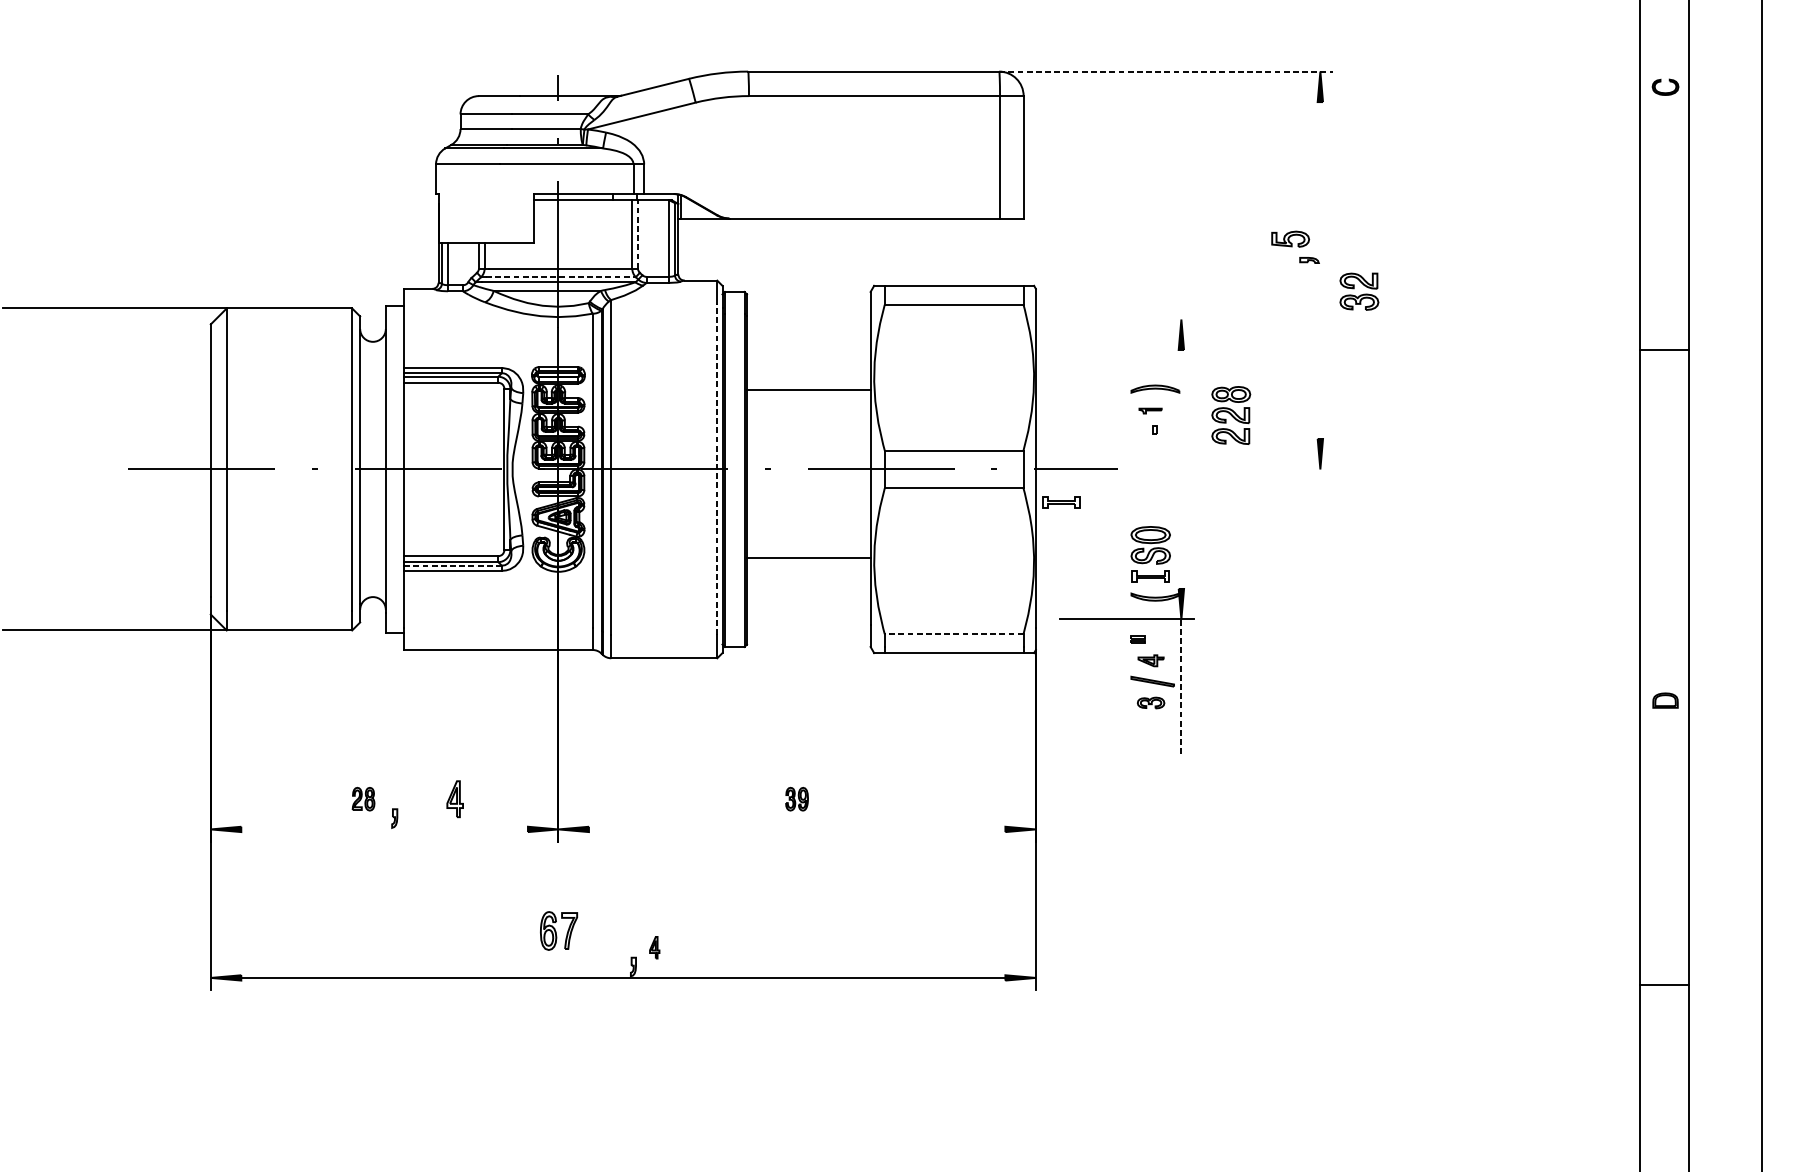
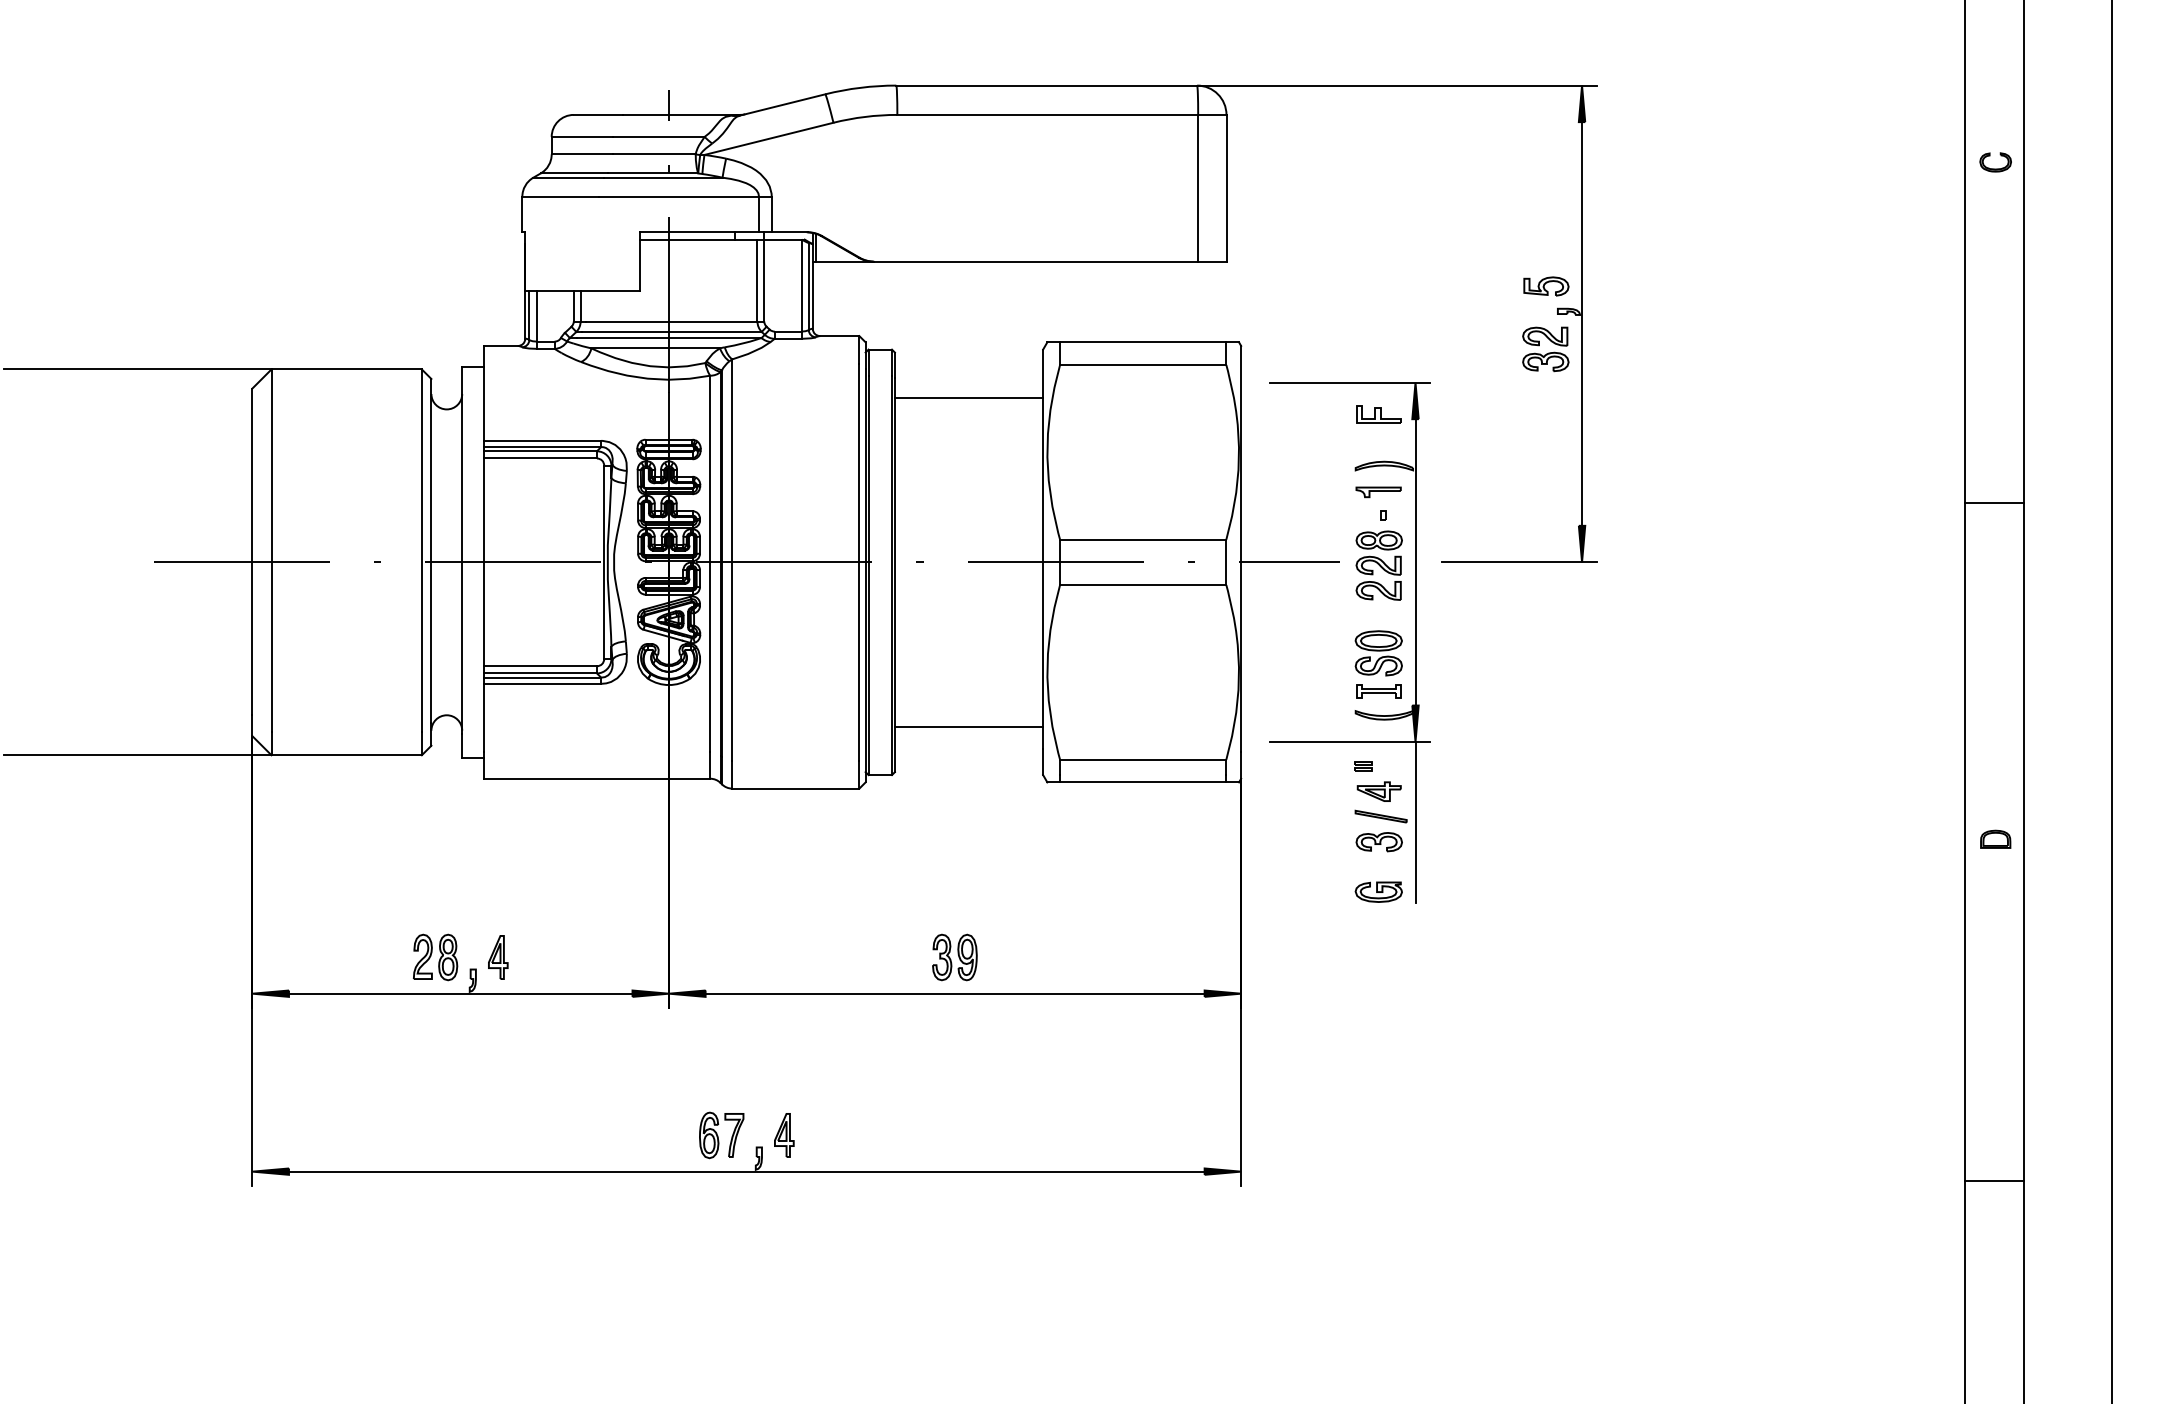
line: (1165, 71) -> (1396, 85), dashed -> solid
part: (1665, 87) -> (1995, 162), moved
line: (638, 234) -> (764, 280), dashed -> solid
line: (1320, 270) -> (1582, 323), added
line: (561, 276) -> (672, 331), dashed -> solid
part: (1359, 291) -> (1545, 349), moved
line: (1127, 319) -> (1350, 382), added
part: (1150, 346) -> (1378, 414), added
line: (1663, 350) -> (1993, 503), moved
line: (808, 390) -> (968, 398), moved
part: (1150, 411) -> (1378, 492), size x1.67
part: (1230, 415) -> (1378, 565), moved
line: (717, 469) -> (859, 562), dashed -> solid
line: (1181, 469) -> (1415, 562), added
line: (1268, 469) -> (1519, 562), added
part: (1061, 502) -> (1271, 602), removed
line: (808, 558) -> (968, 726), moved
line: (453, 565) -> (543, 677), dashed -> solid
line: (953, 633) -> (1142, 759), dashed -> solid
part: (1150, 660) -> (1378, 791), size x1.43
line: (1181, 686) -> (1415, 822), dashed -> solid
part: (1150, 703) -> (1378, 842), size x1.43
part: (1150, 744) -> (1378, 891), added
part: (363, 799) -> (435, 957), size x1.67
part: (455, 799) -> (498, 957), moved
part: (796, 799) -> (954, 957), size x1.67
line: (384, 829) -> (460, 993), added
line: (796, 829) -> (954, 993), added
part: (558, 931) -> (721, 1135), moved
part: (654, 947) -> (784, 1135), size x1.67

